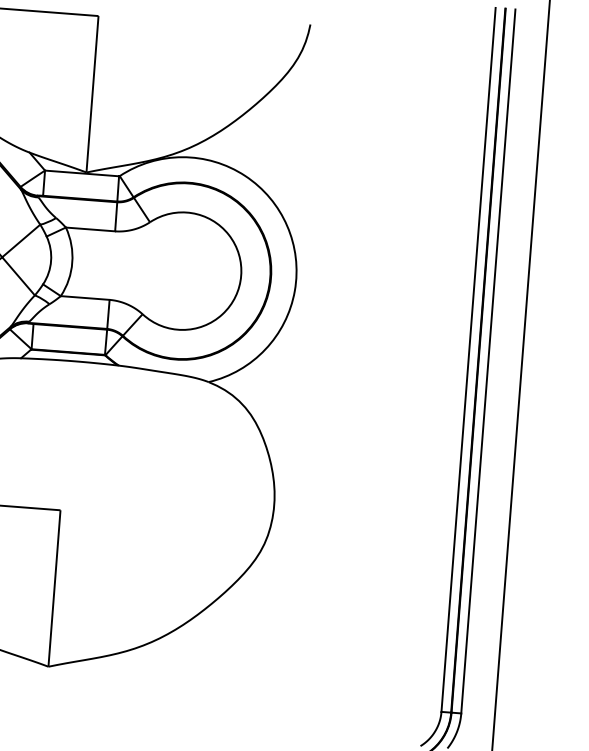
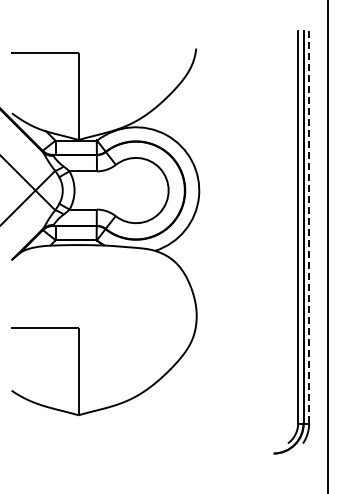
line: (488, 363) -> (309, 228), solid -> dashed

